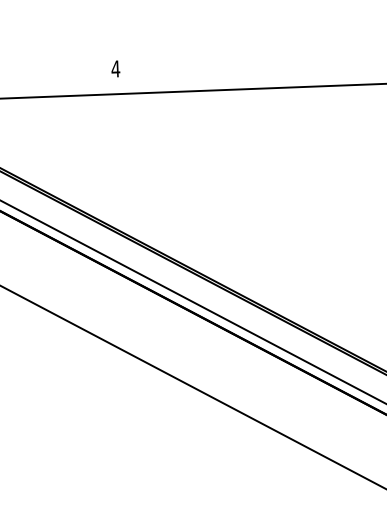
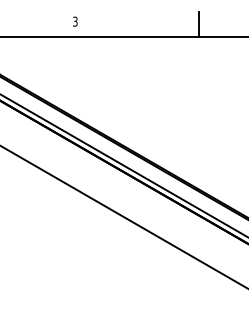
line: (326, 64) -> (199, 23), added
text: (114, 68) -> (74, 21), 4 -> 3

